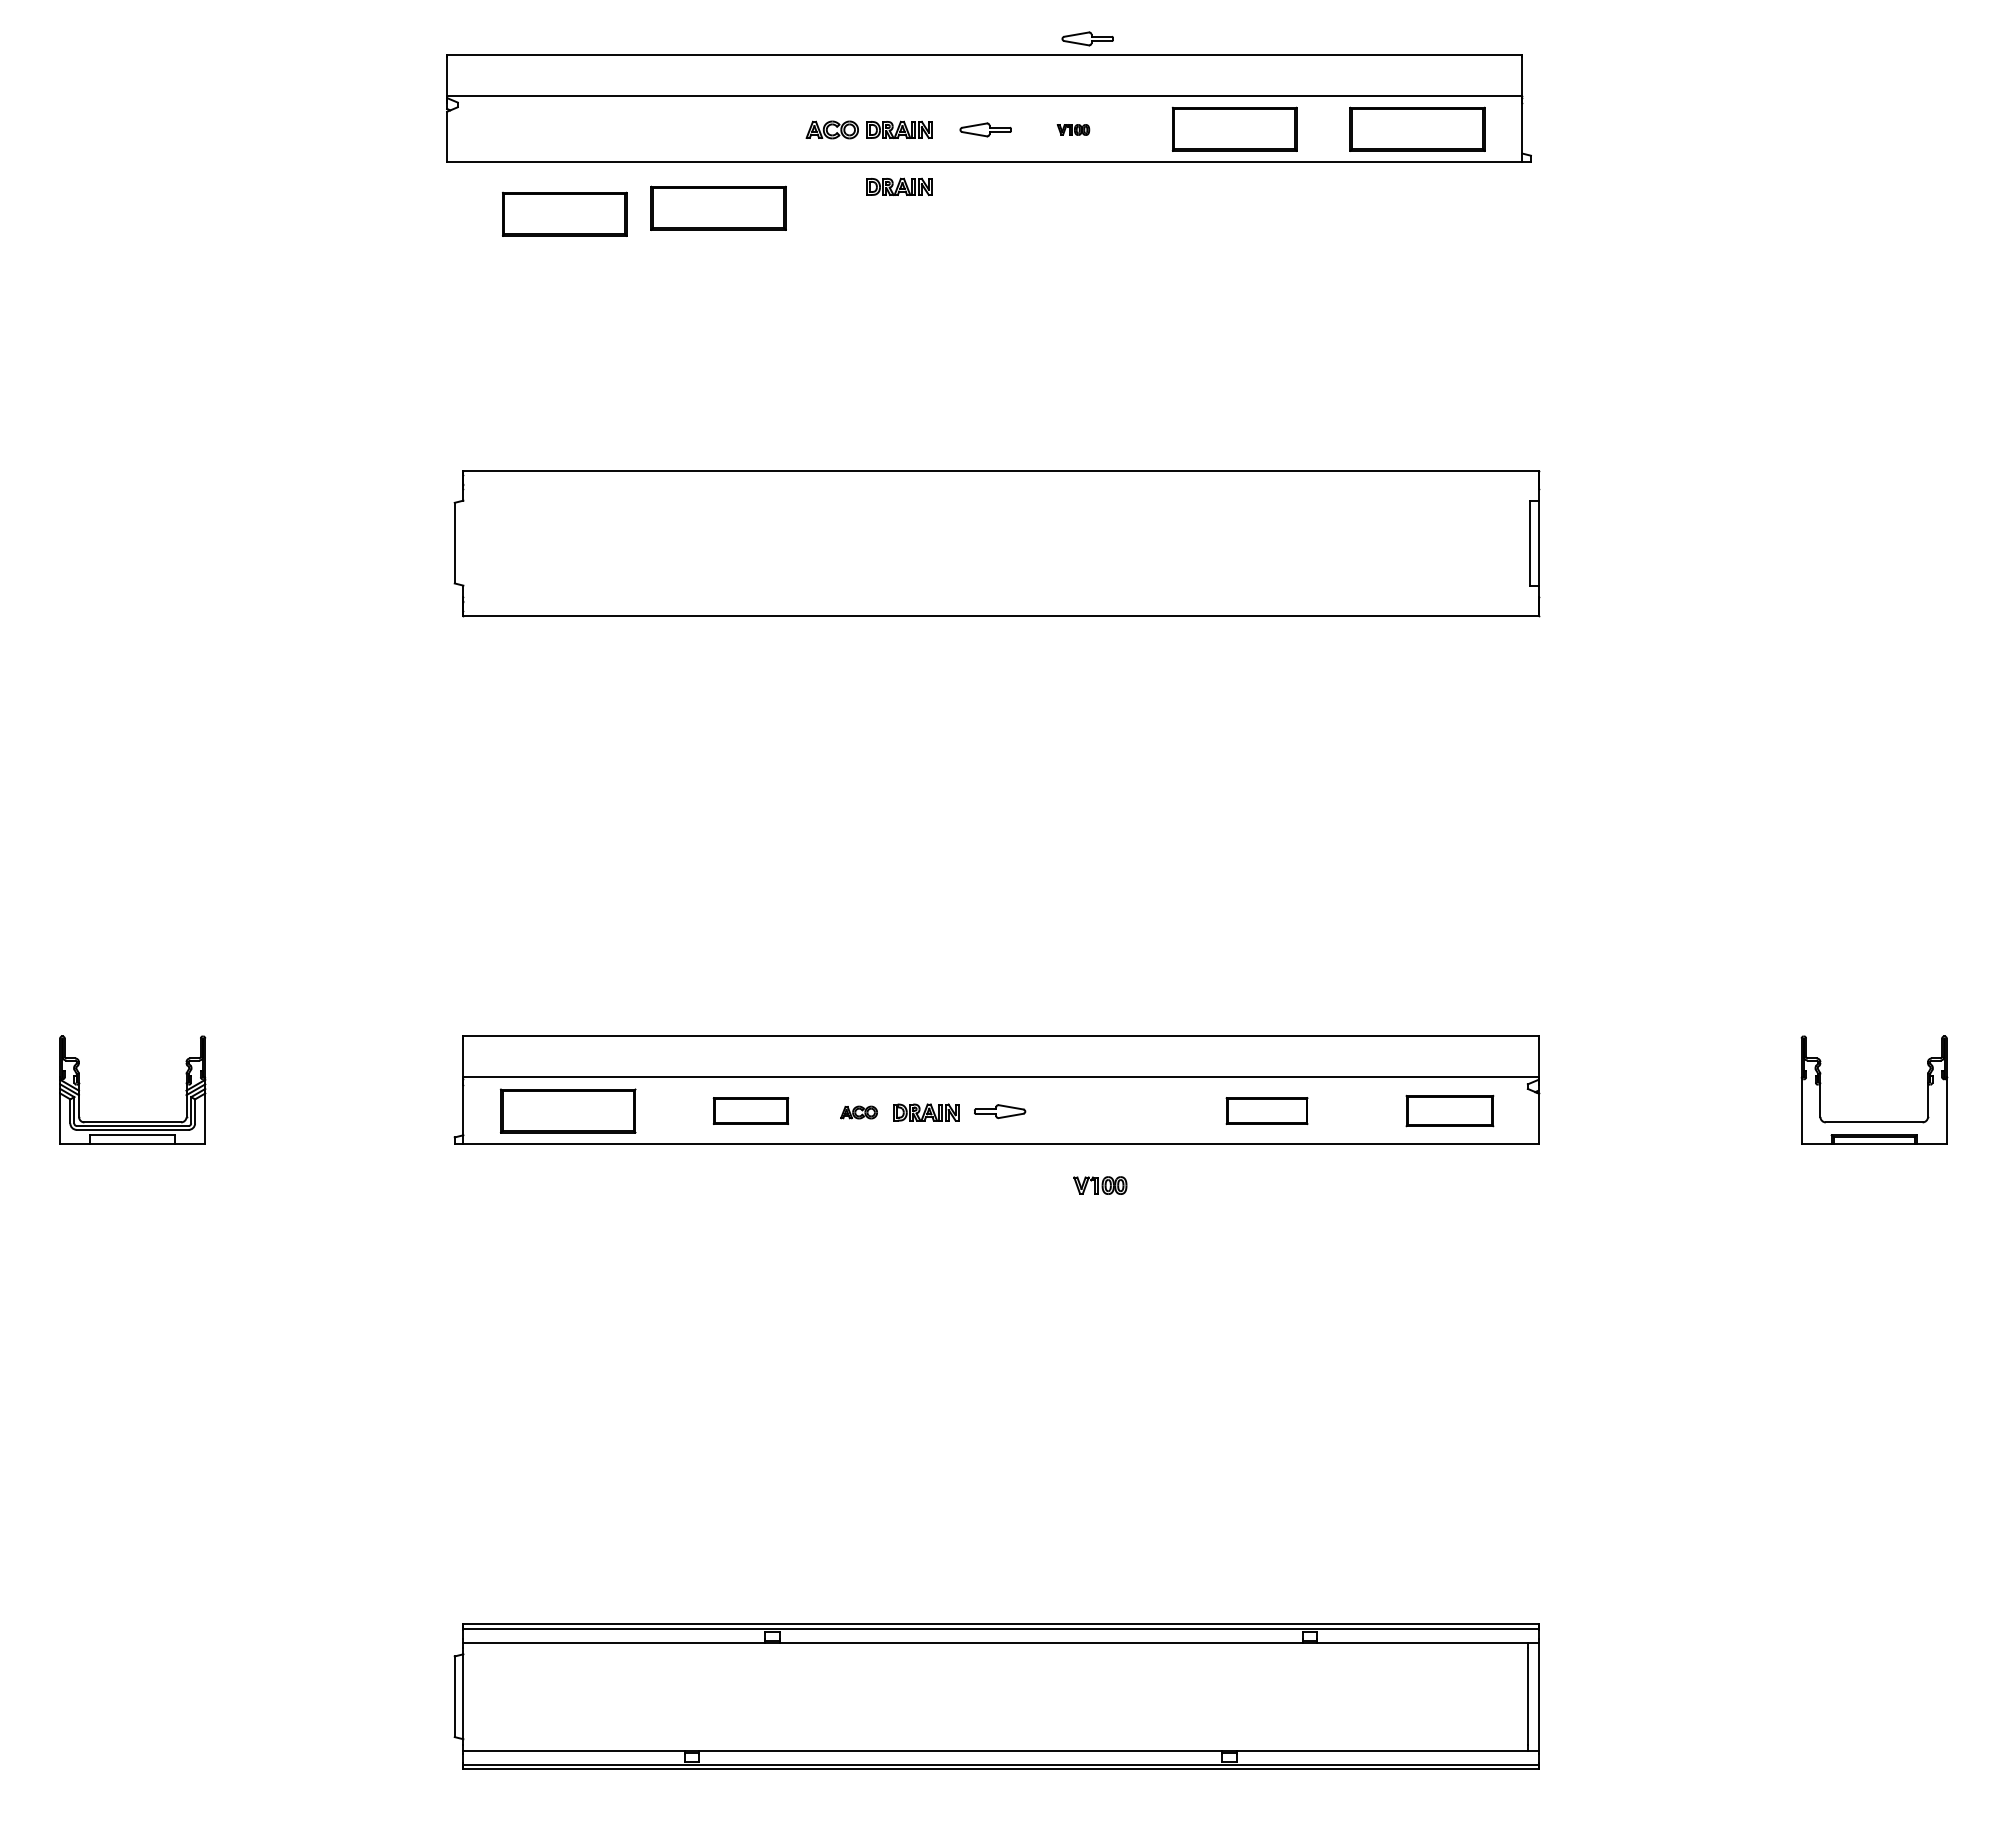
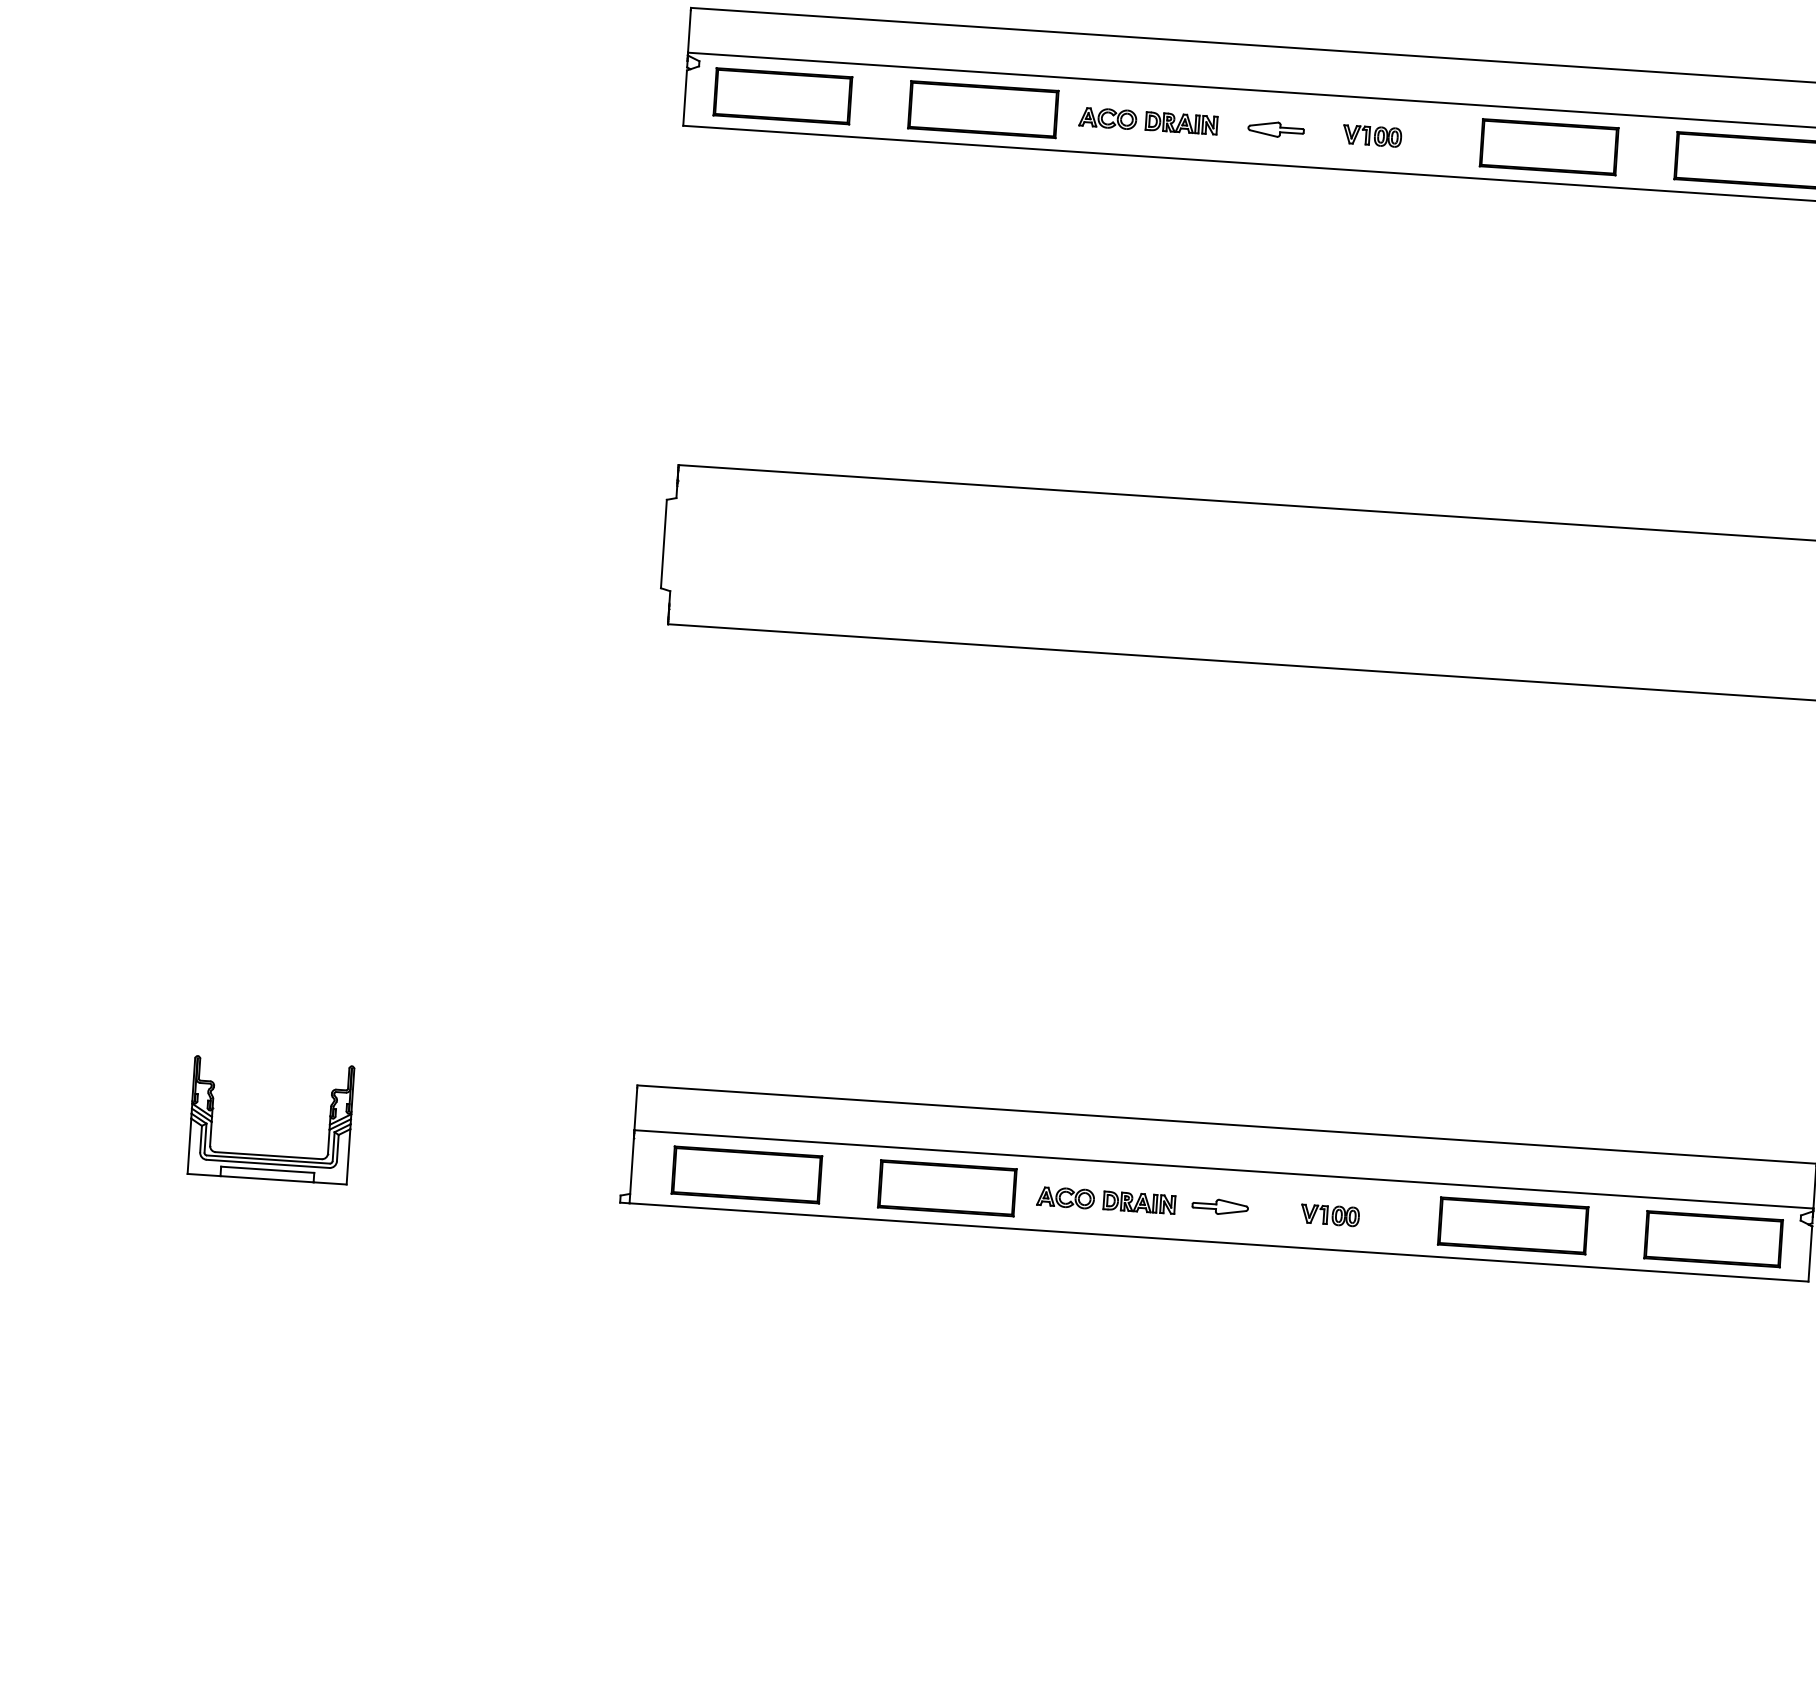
part: (1087, 38) -> (1394, 36), removed
part: (1073, 129) -> (1372, 135), size x1.67
part: (899, 186) -> (1177, 185), removed
part: (718, 207) -> (983, 108), moved
part: (564, 213) -> (782, 95), moved
part: (750, 1110) -> (946, 1187), size x1.67
part: (1266, 1110) -> (1512, 1225), size x1.67
part: (1449, 1110) -> (1713, 1238), size x1.43
part: (858, 1112) -> (1065, 1197), size x1.43
part: (1100, 1185) -> (1330, 1215), moved

